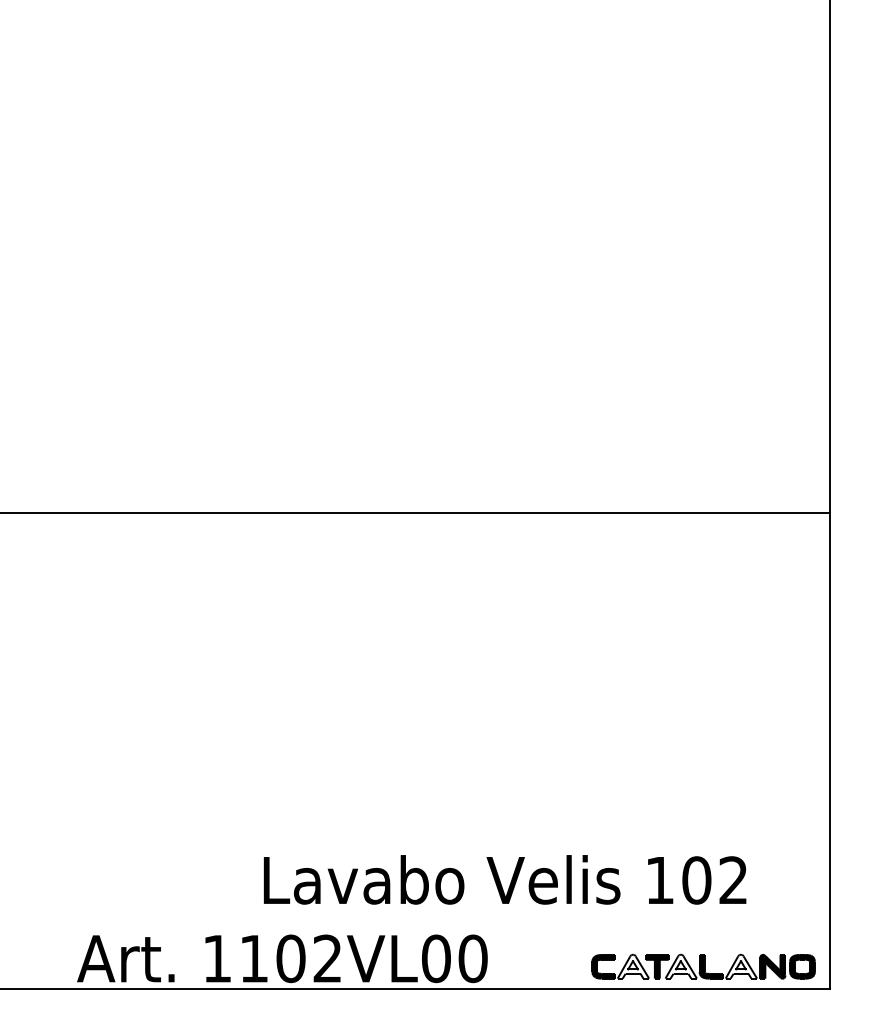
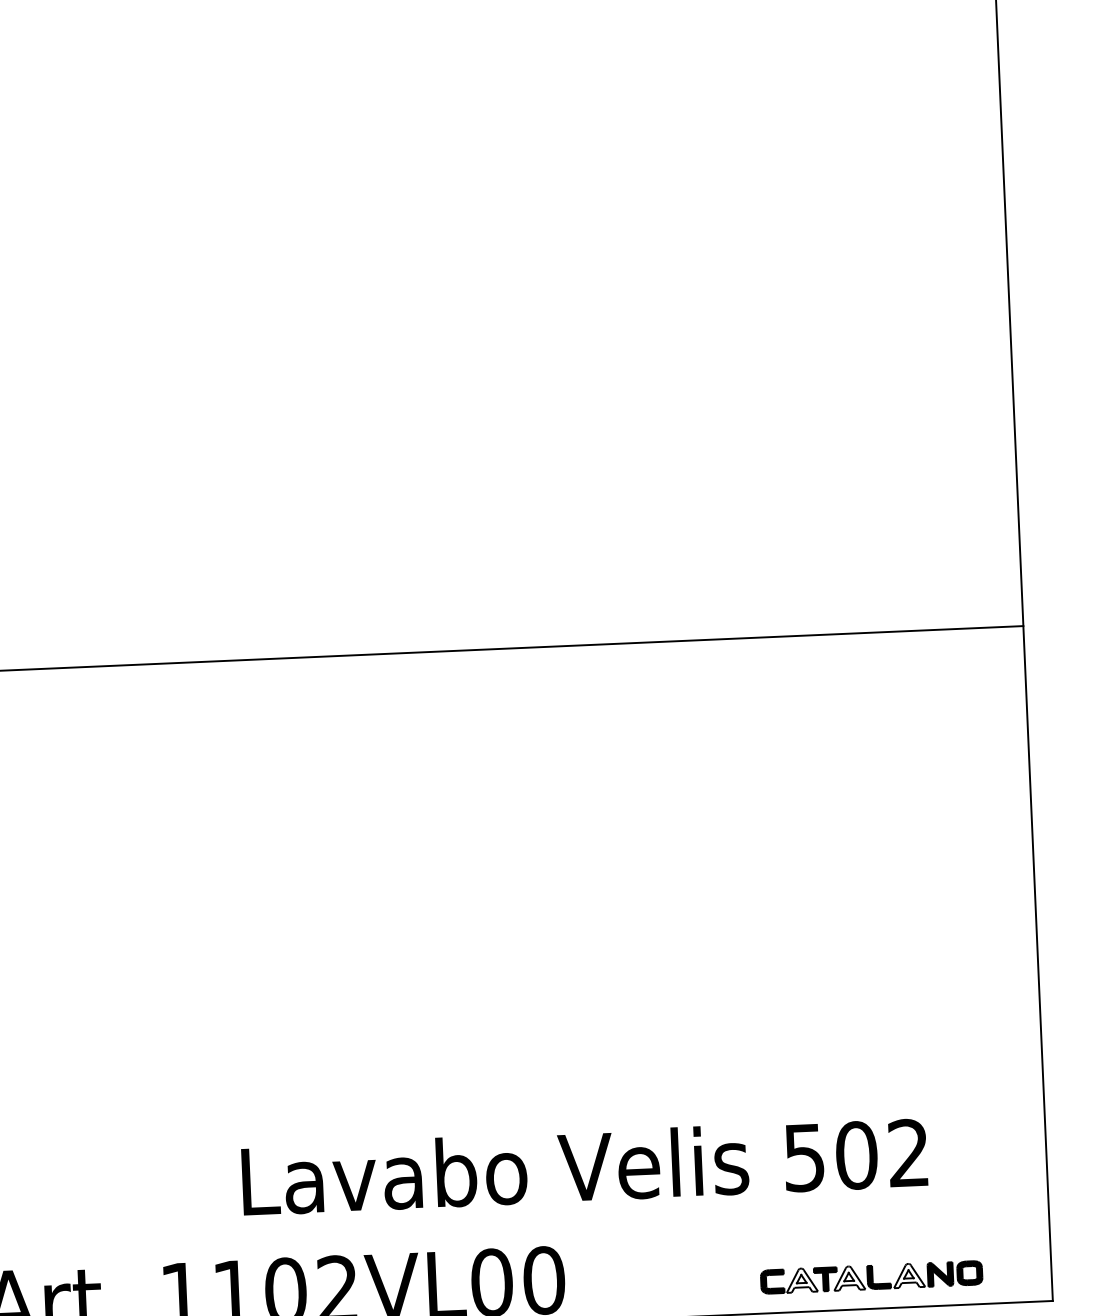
text: (659, 880) -> (803, 1157), 102 -> 502
part: (703, 966) -> (871, 1277), size x0.7

